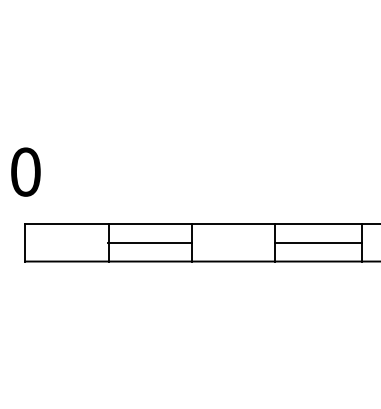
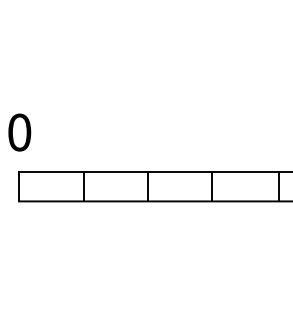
line: (149, 242) -> (114, 186), removed
line: (318, 242) -> (245, 186), removed

